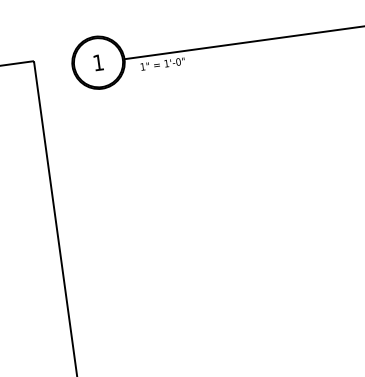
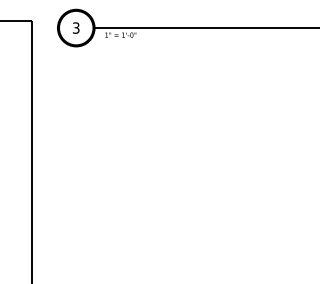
text: (97, 62) -> (75, 27), 1 -> 3

